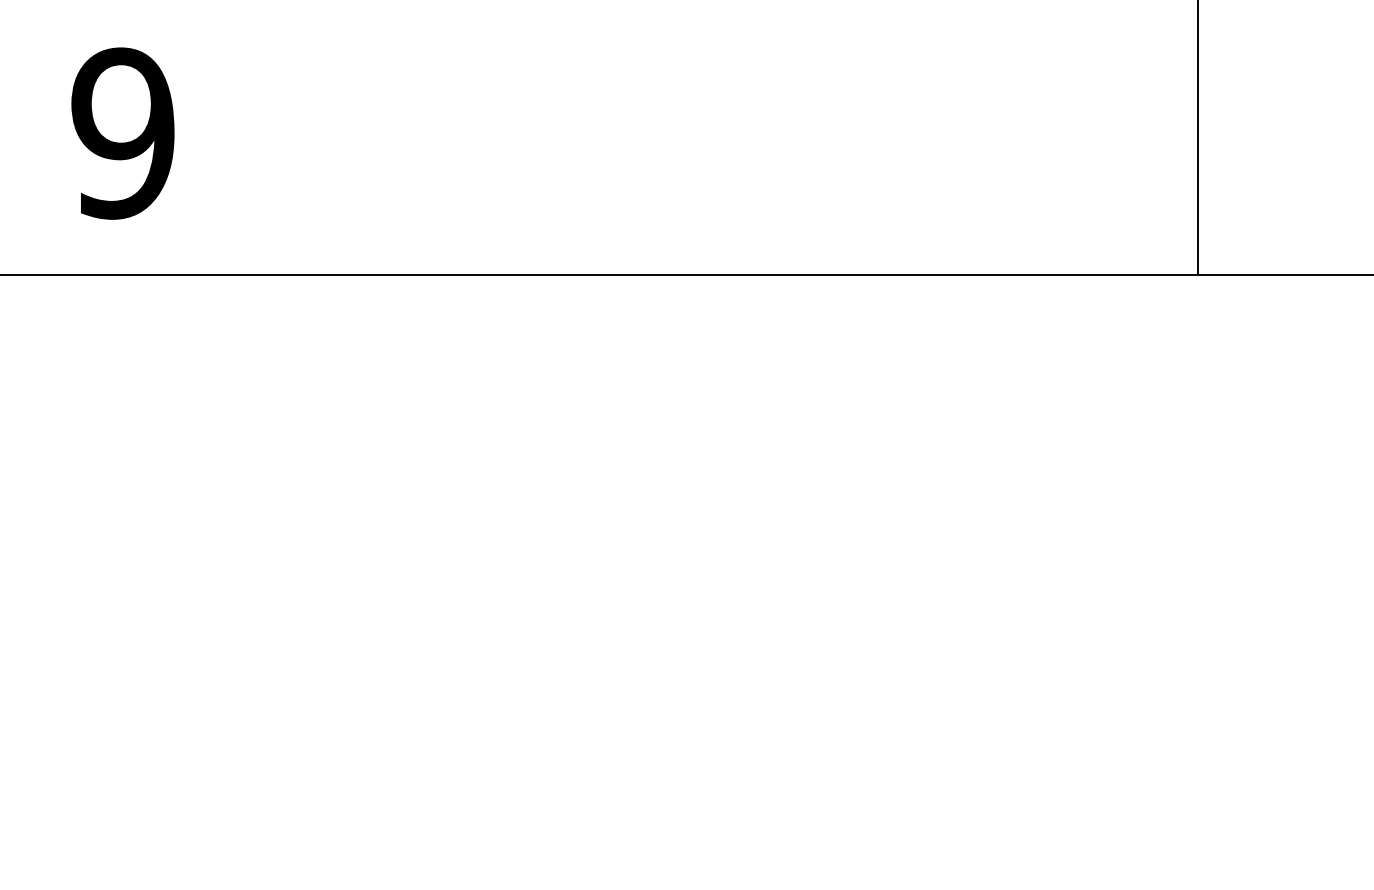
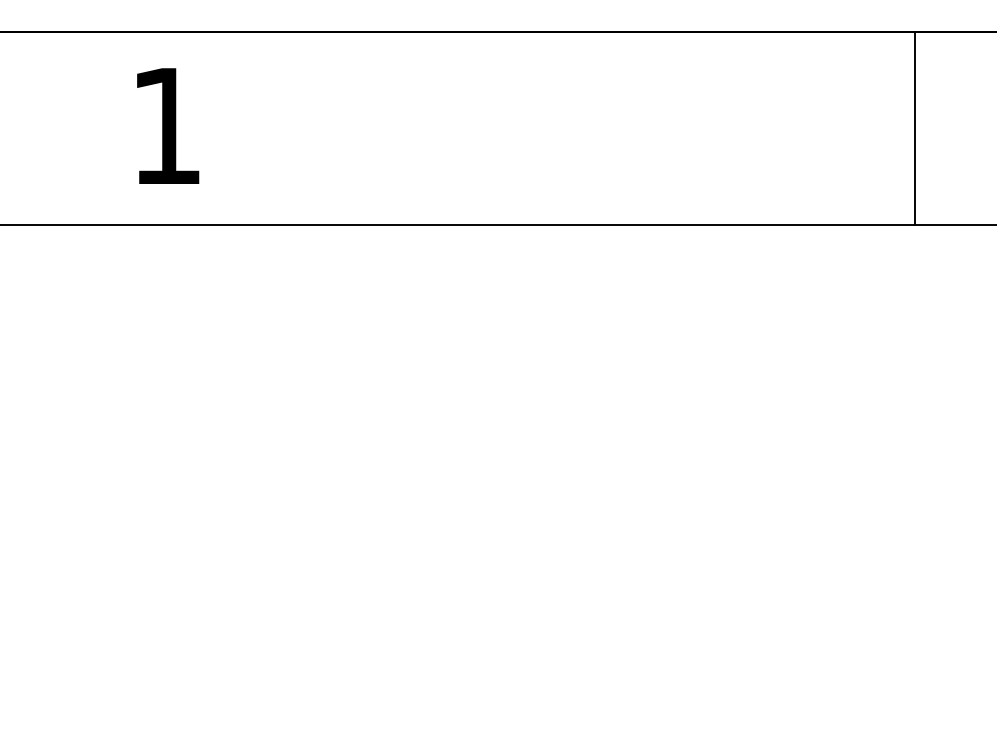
text: (123, 134) -> (166, 126), 9 -> 1

